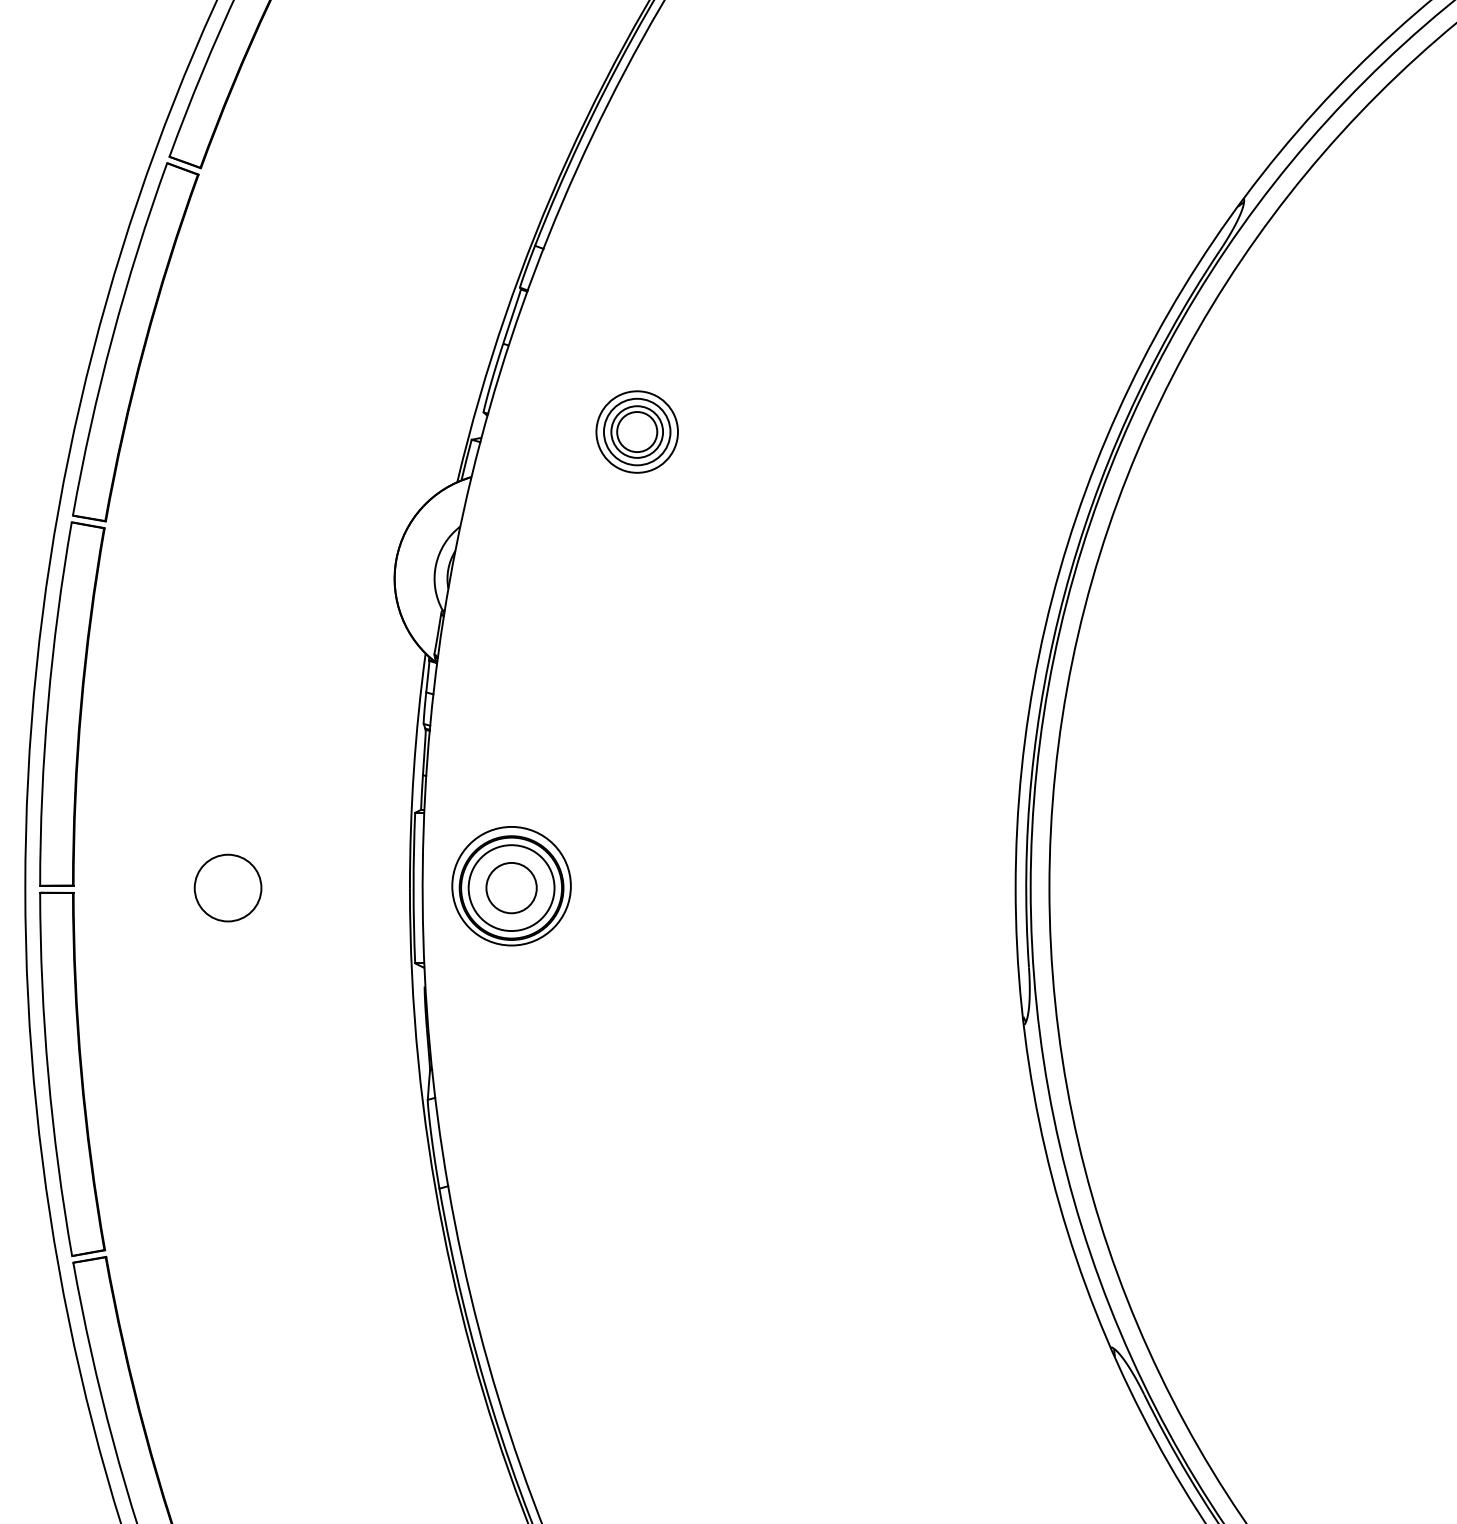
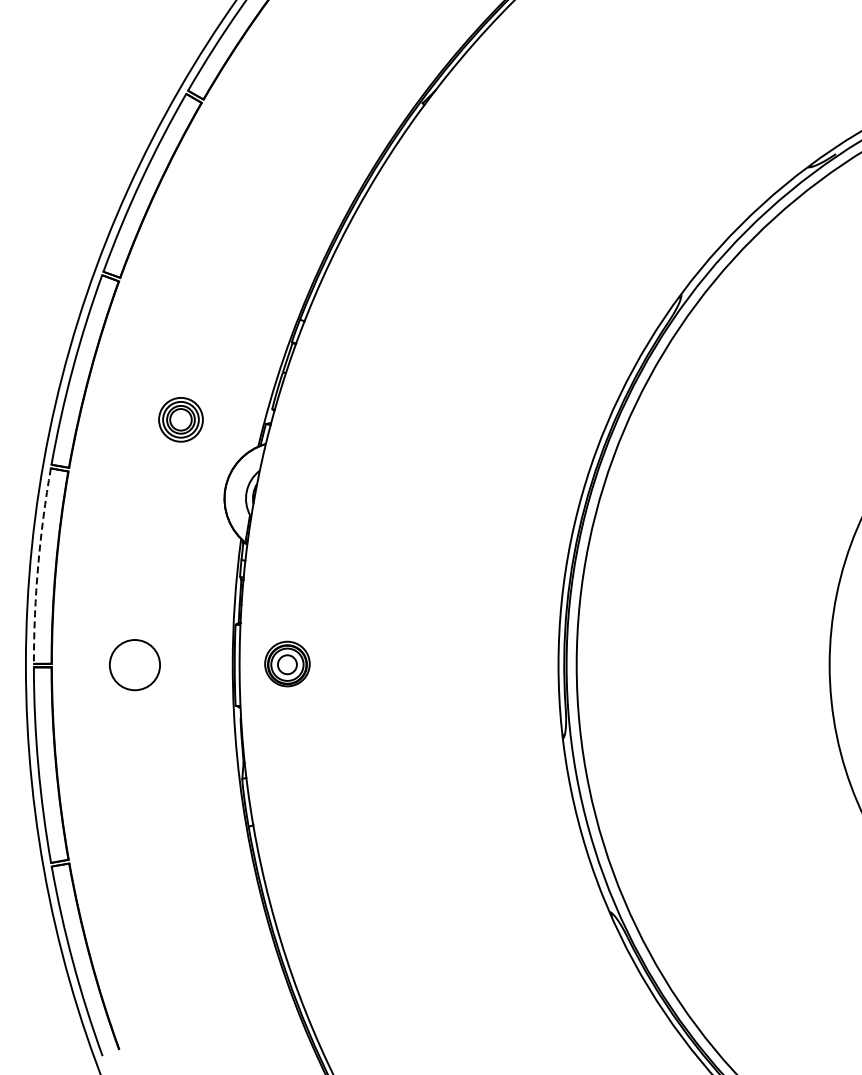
part: (636, 431) -> (180, 419), moved
arc: (48, 702) -> (38, 565), solid -> dashed
part: (511, 885) -> (287, 663), size x0.7
circle: (227, 887) -> (134, 664), size x1.4

